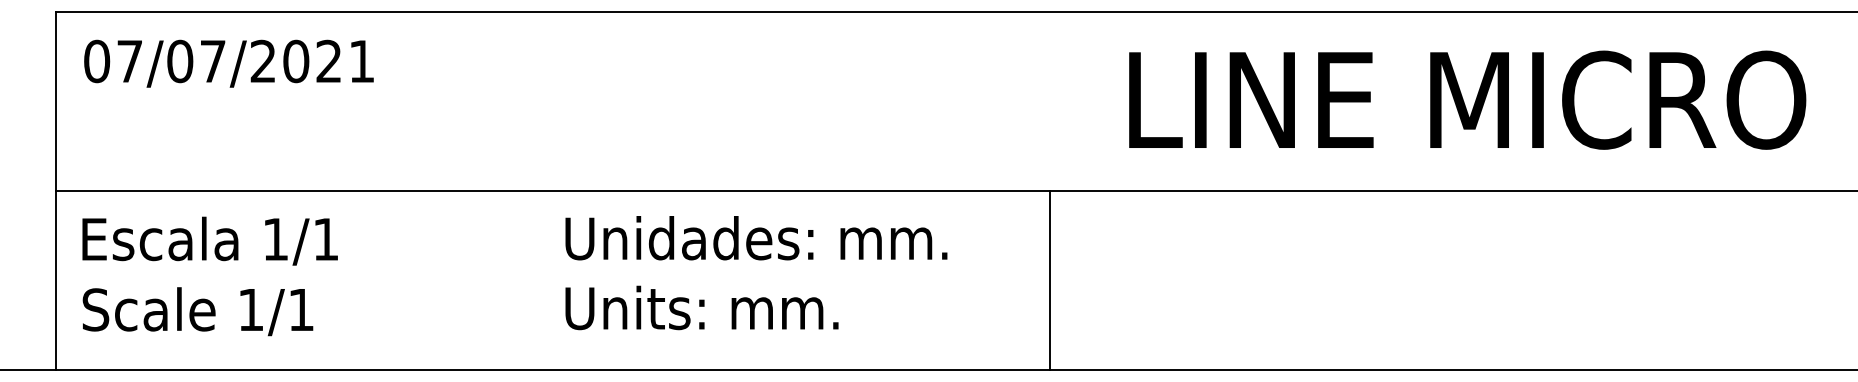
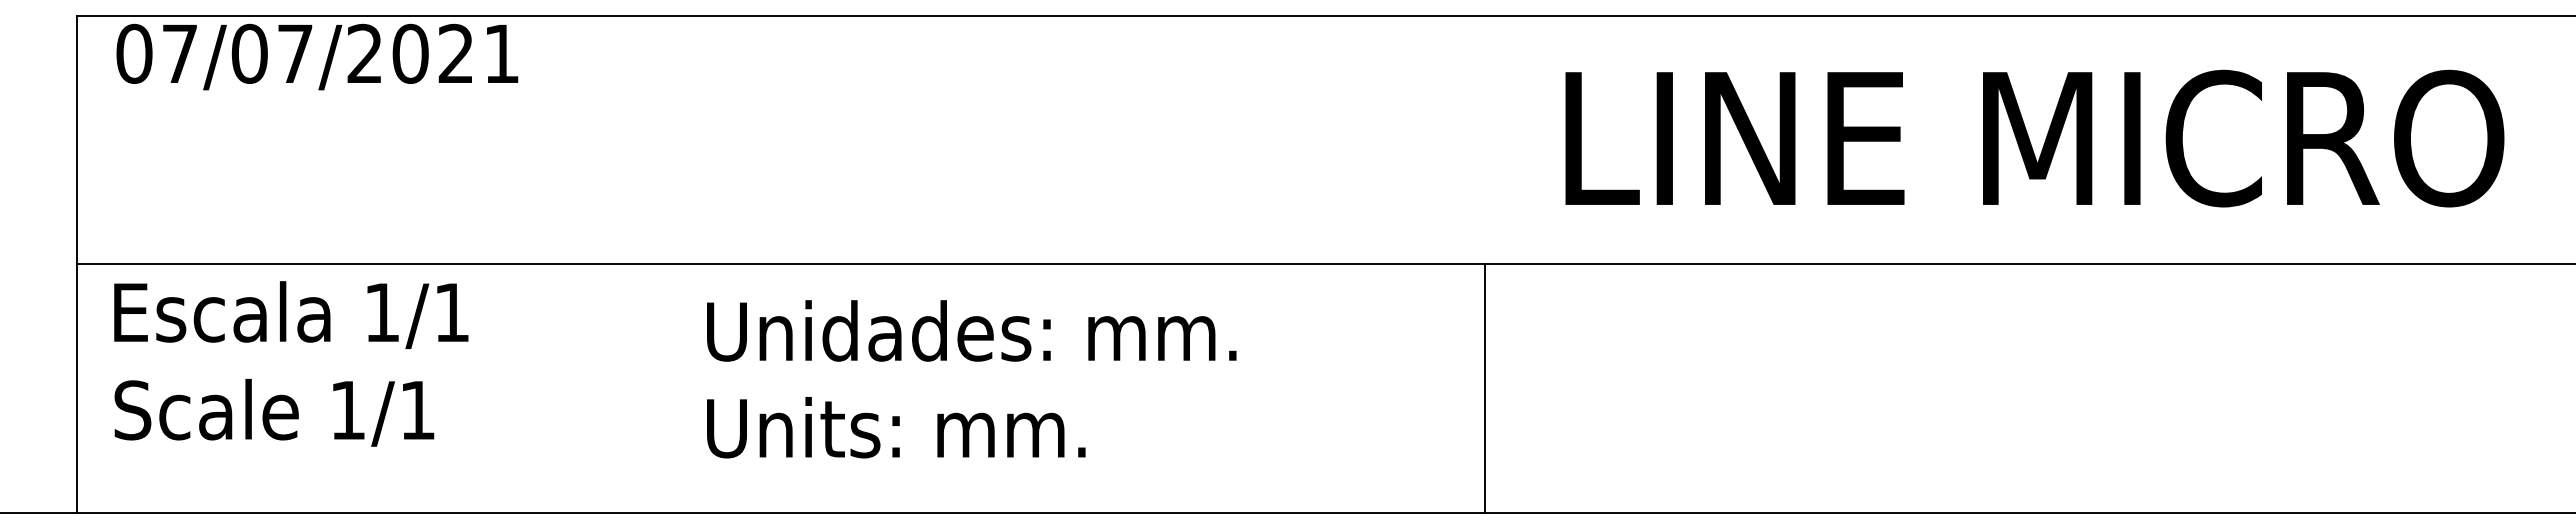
text: (229, 63) -> (317, 56), moved
text: (756, 273) -> (971, 379), moved
text: (210, 276) -> (291, 363), moved
line: (1049, 280) -> (1485, 388), moved

